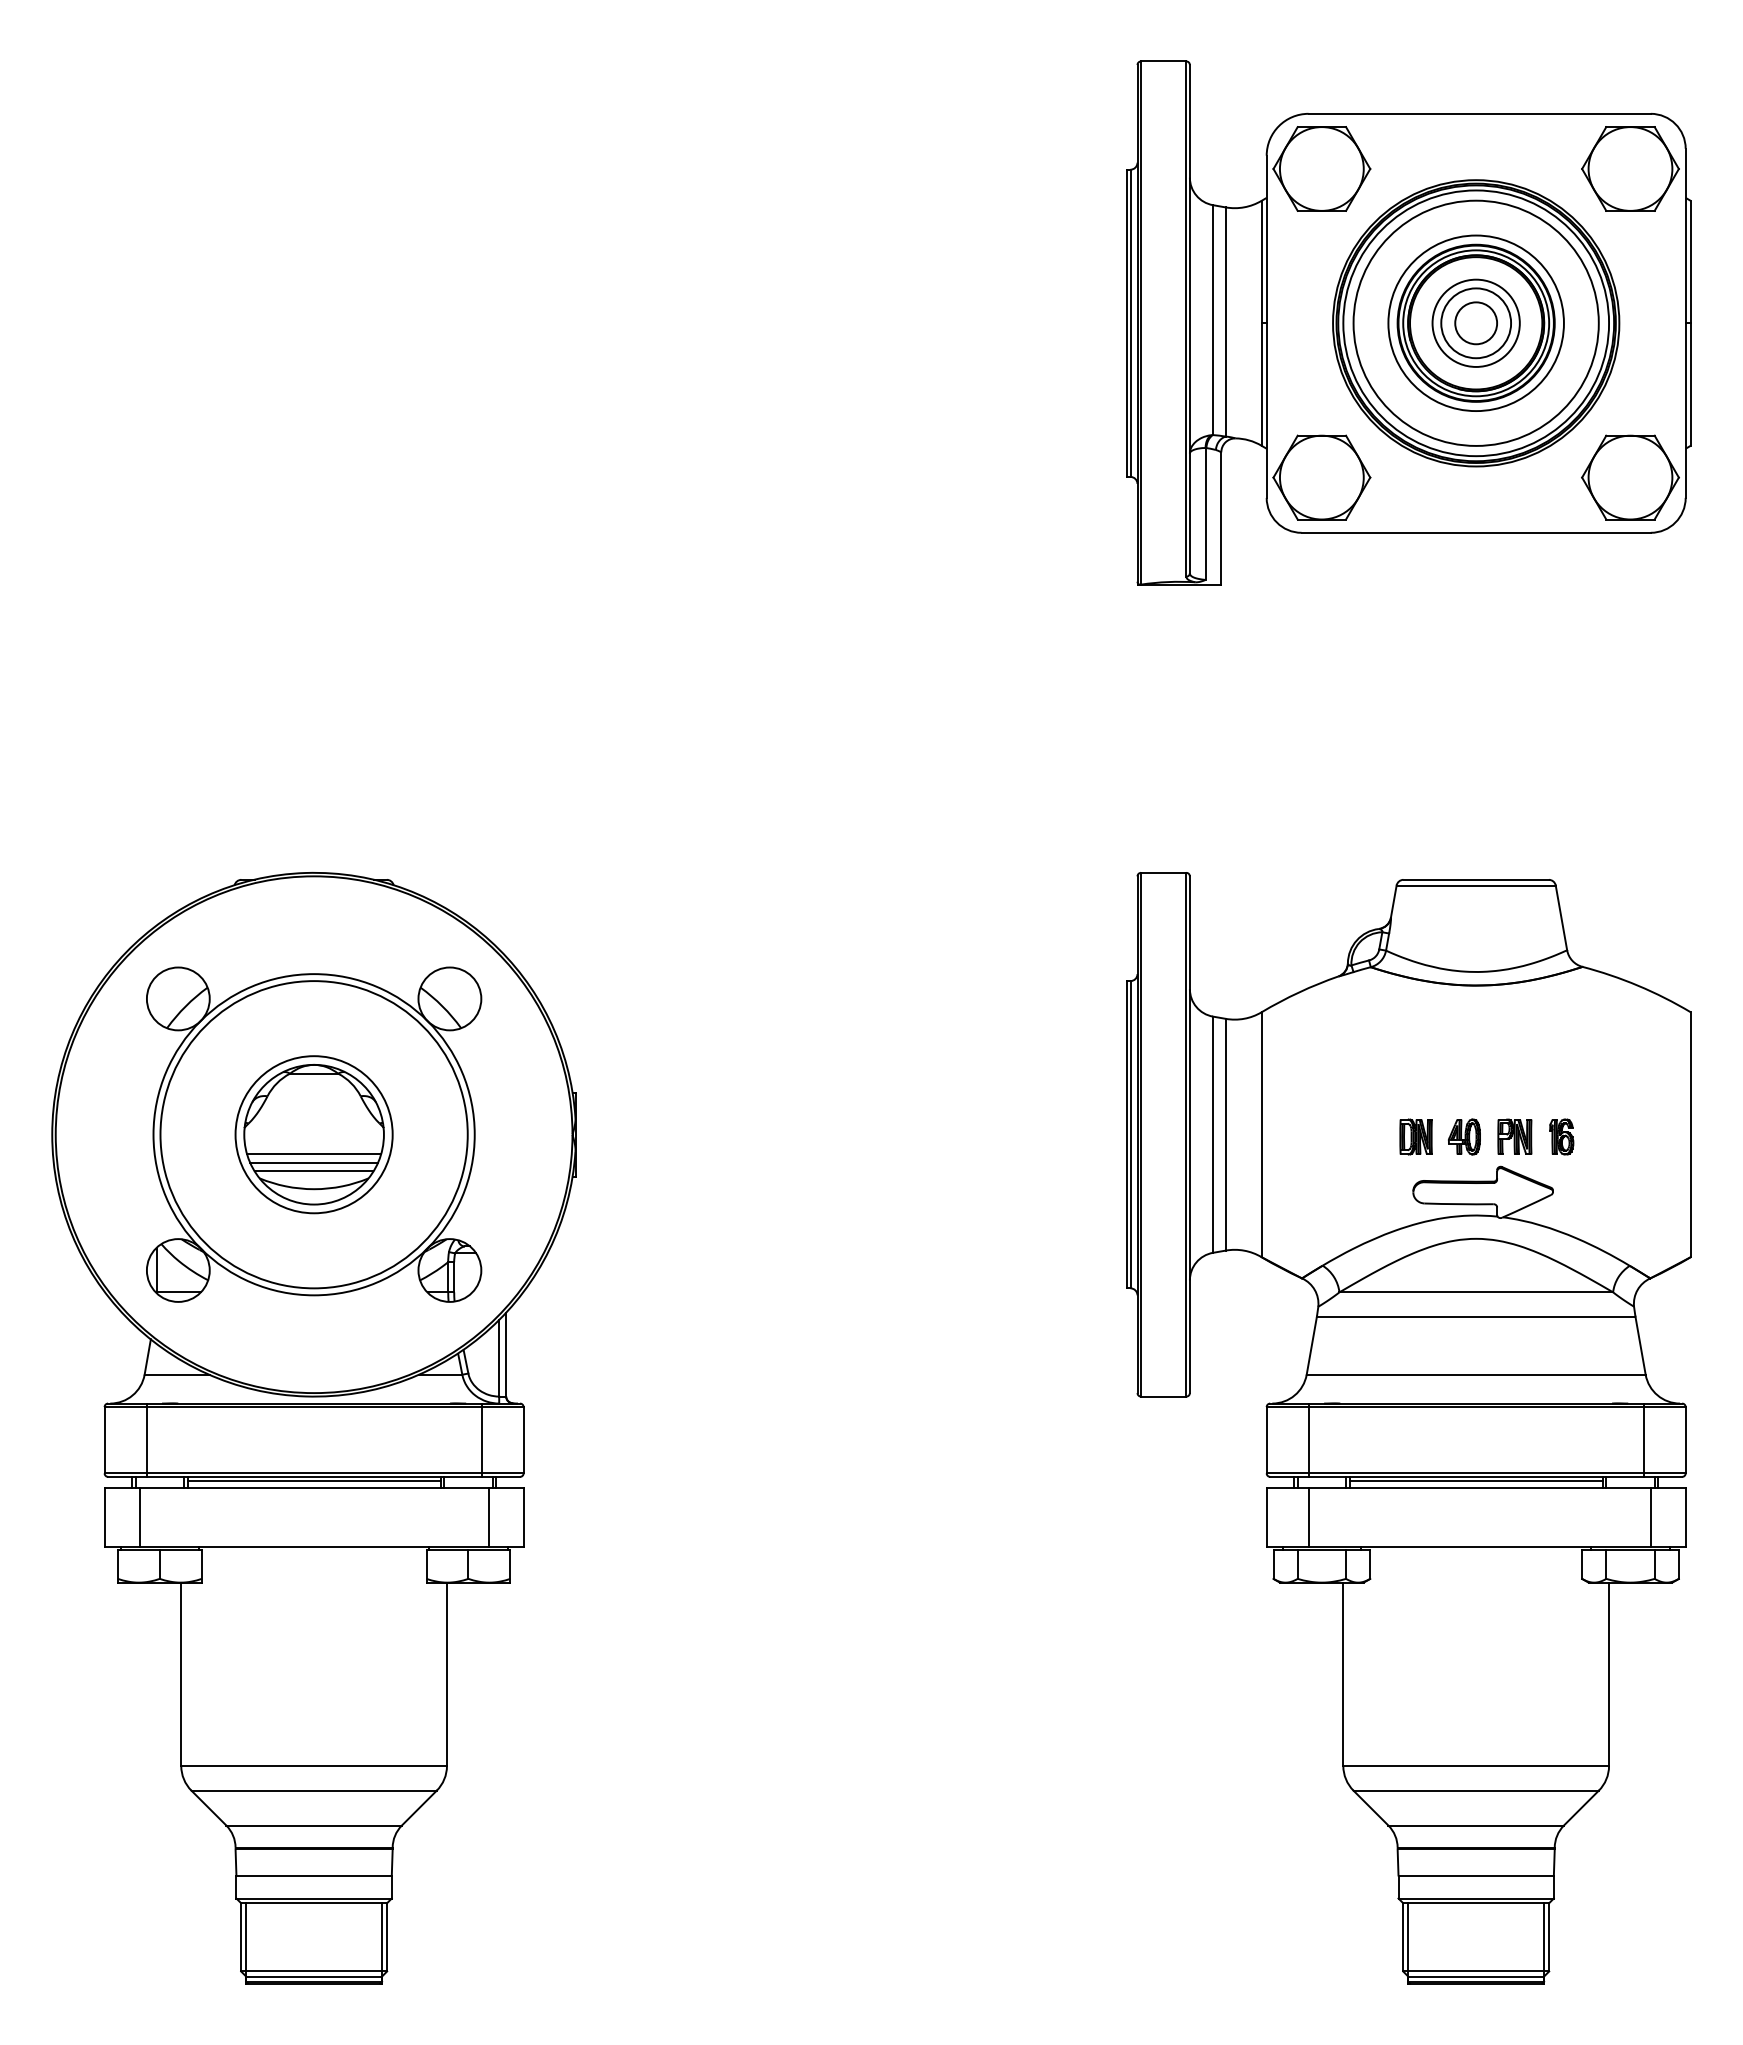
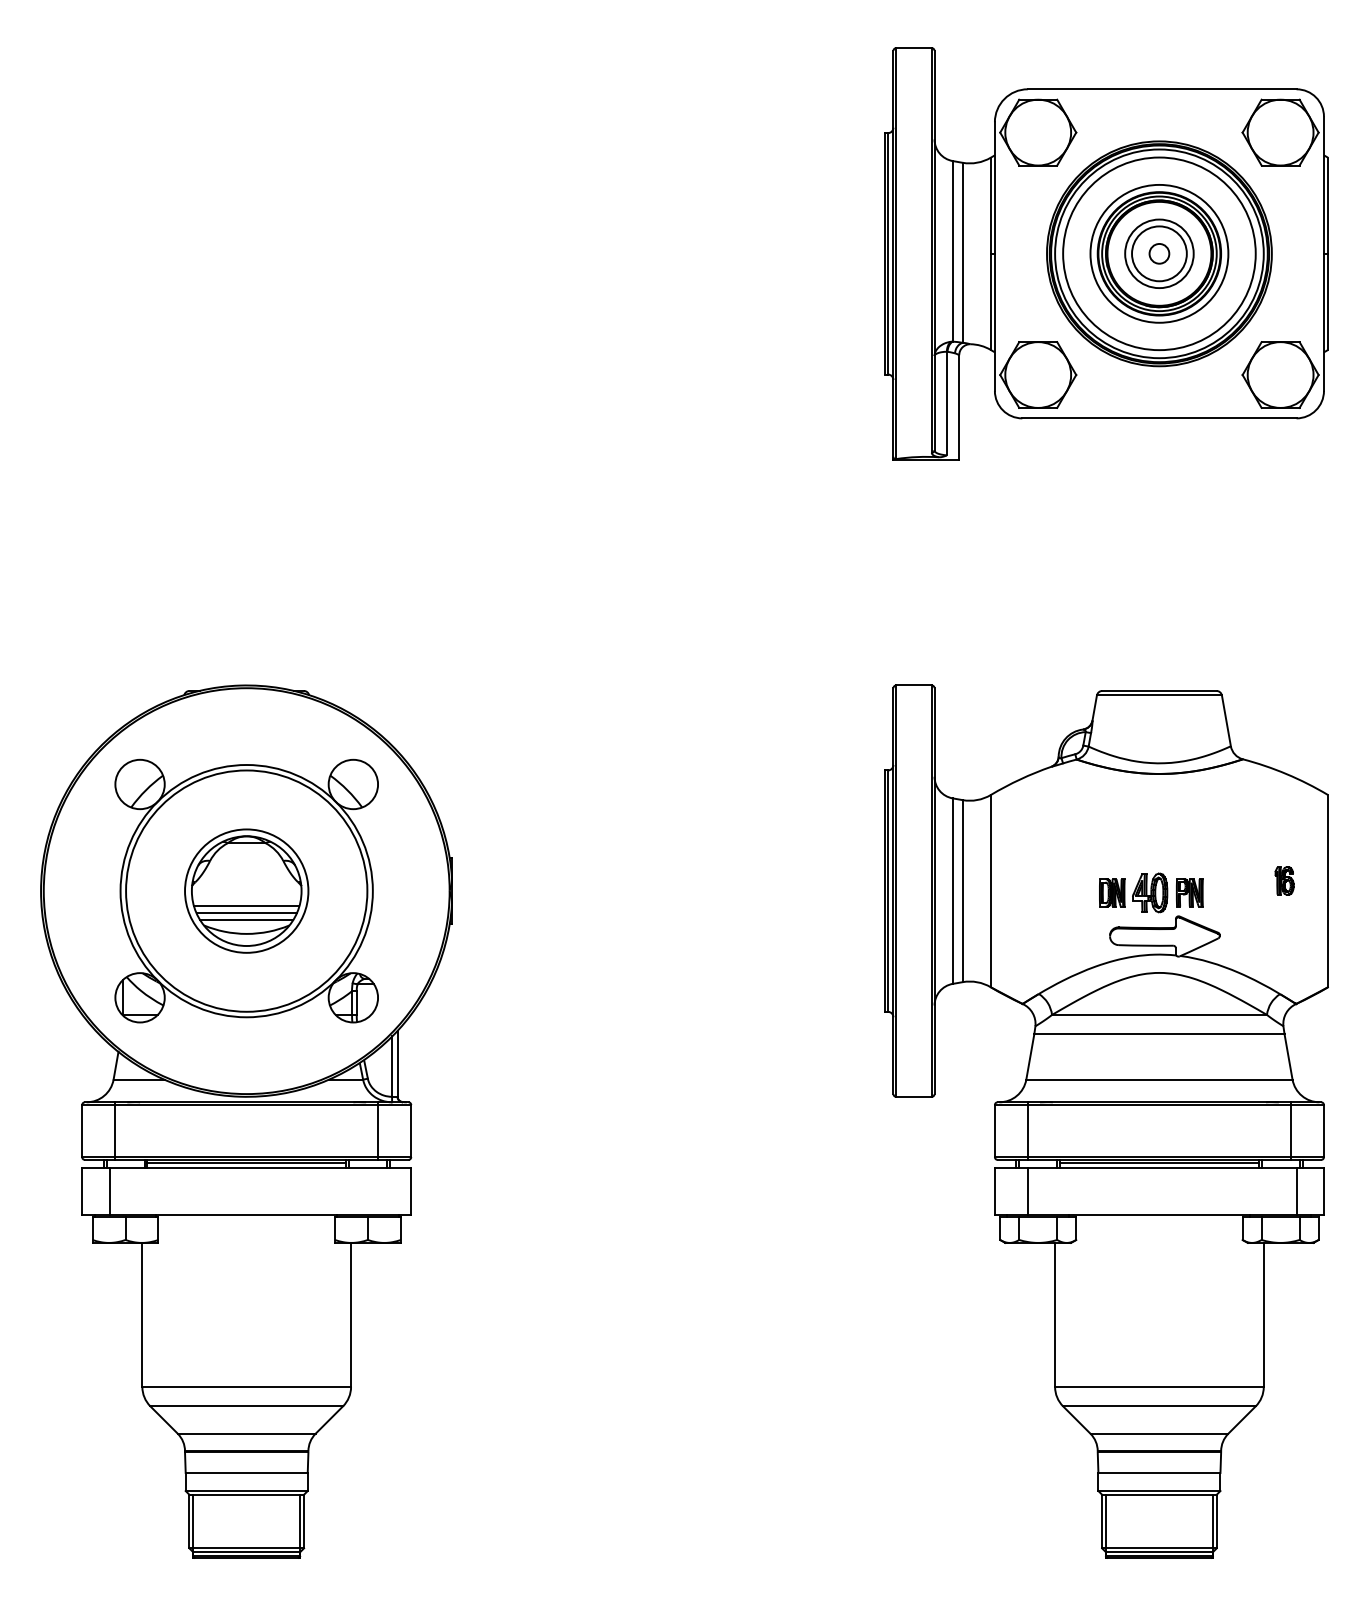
circle: (1474, 322) -> (1158, 253), size x0.6
part: (1464, 1136) -> (1150, 892), size x1.4
part: (1561, 1136) -> (1284, 880), moved
line: (488, 1517) -> (383, 1191), removed

